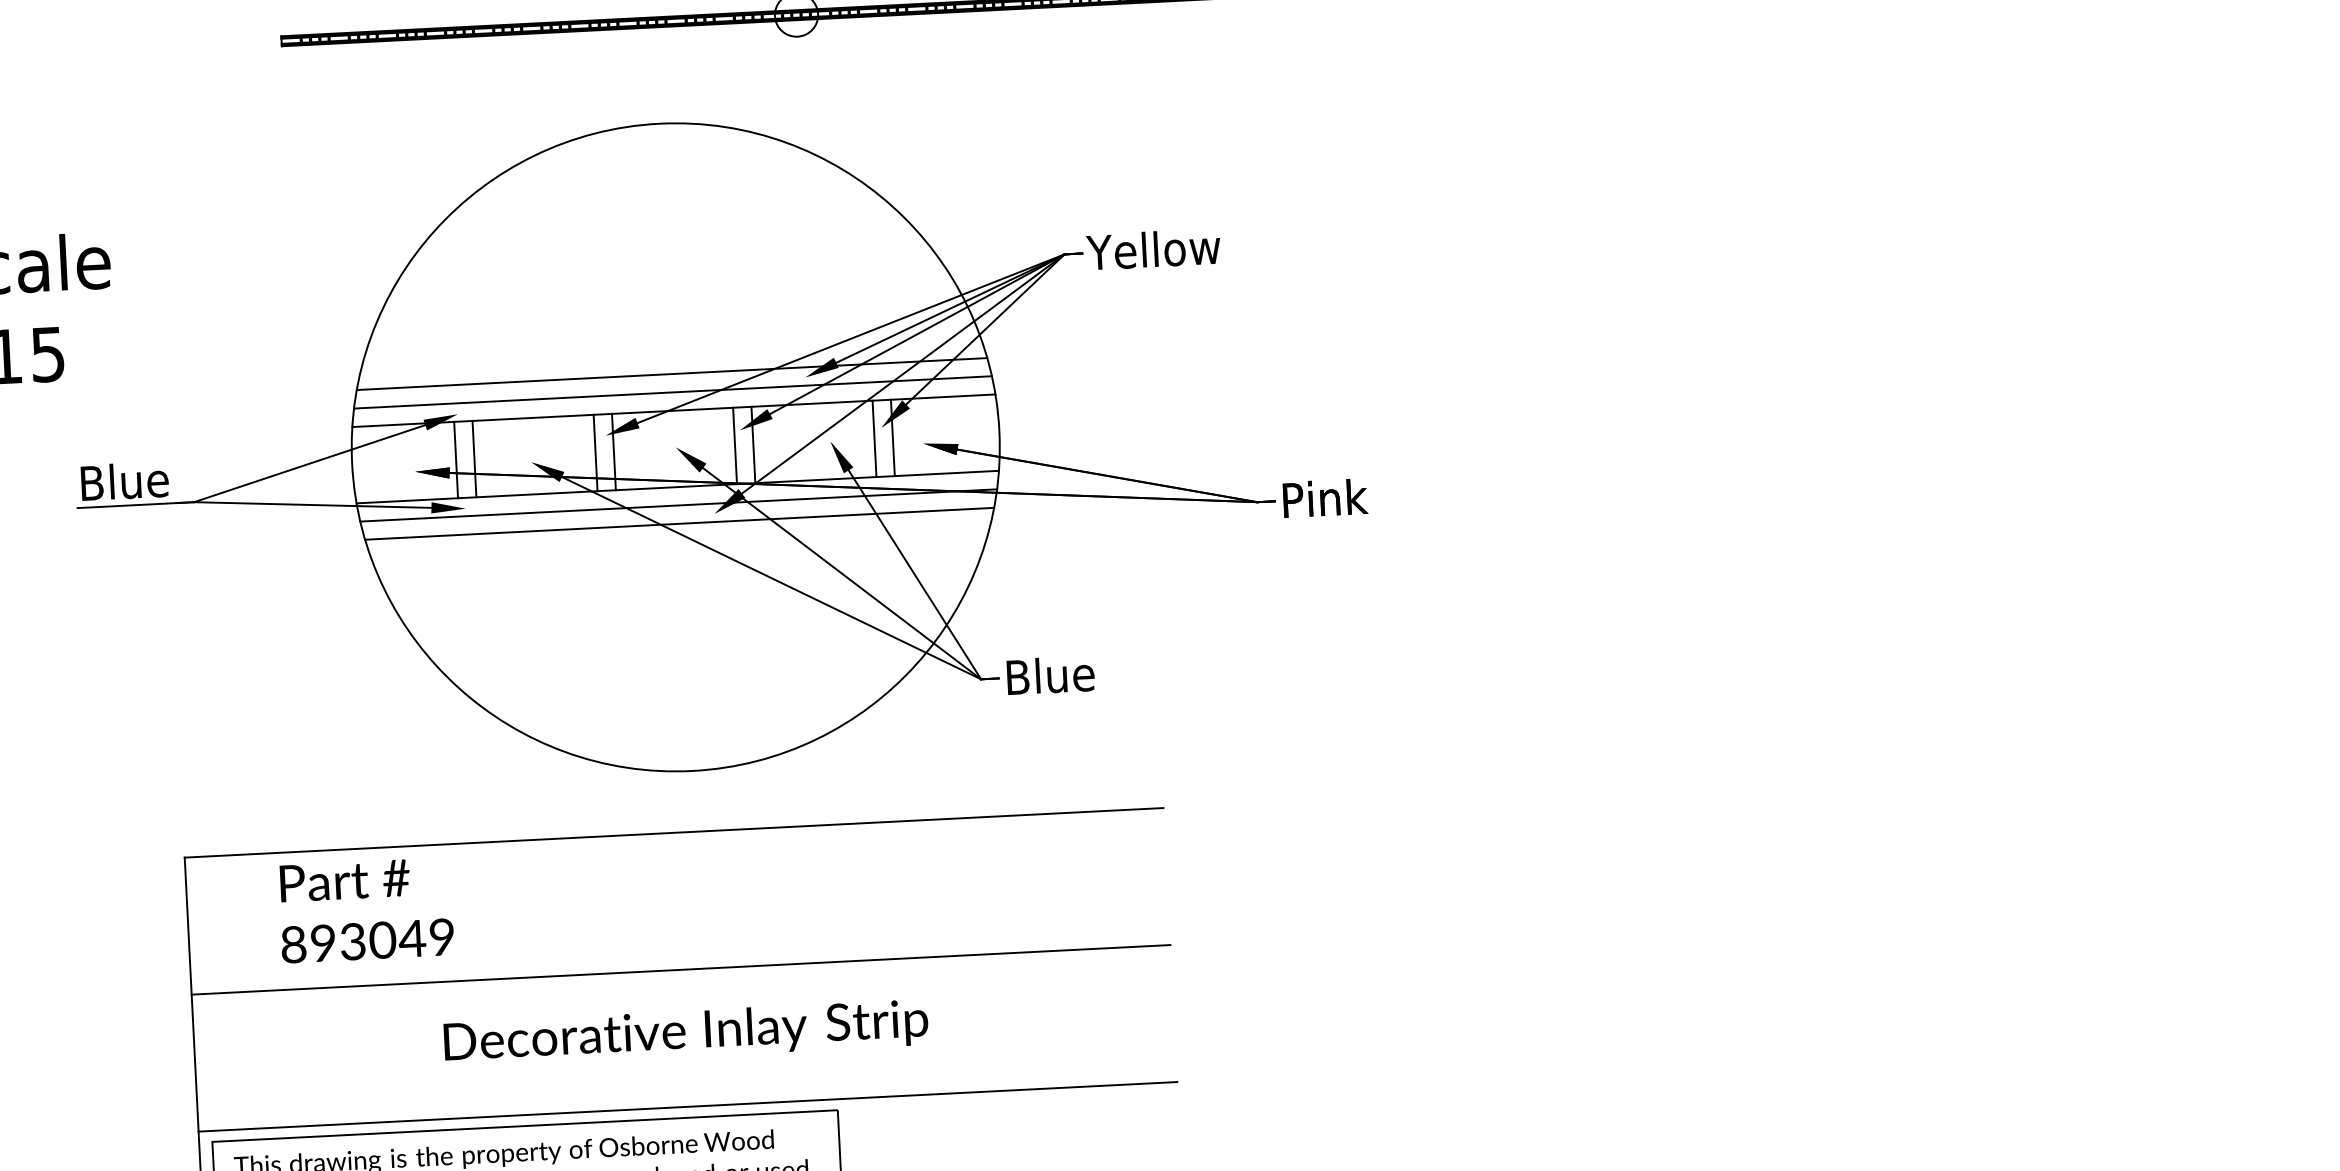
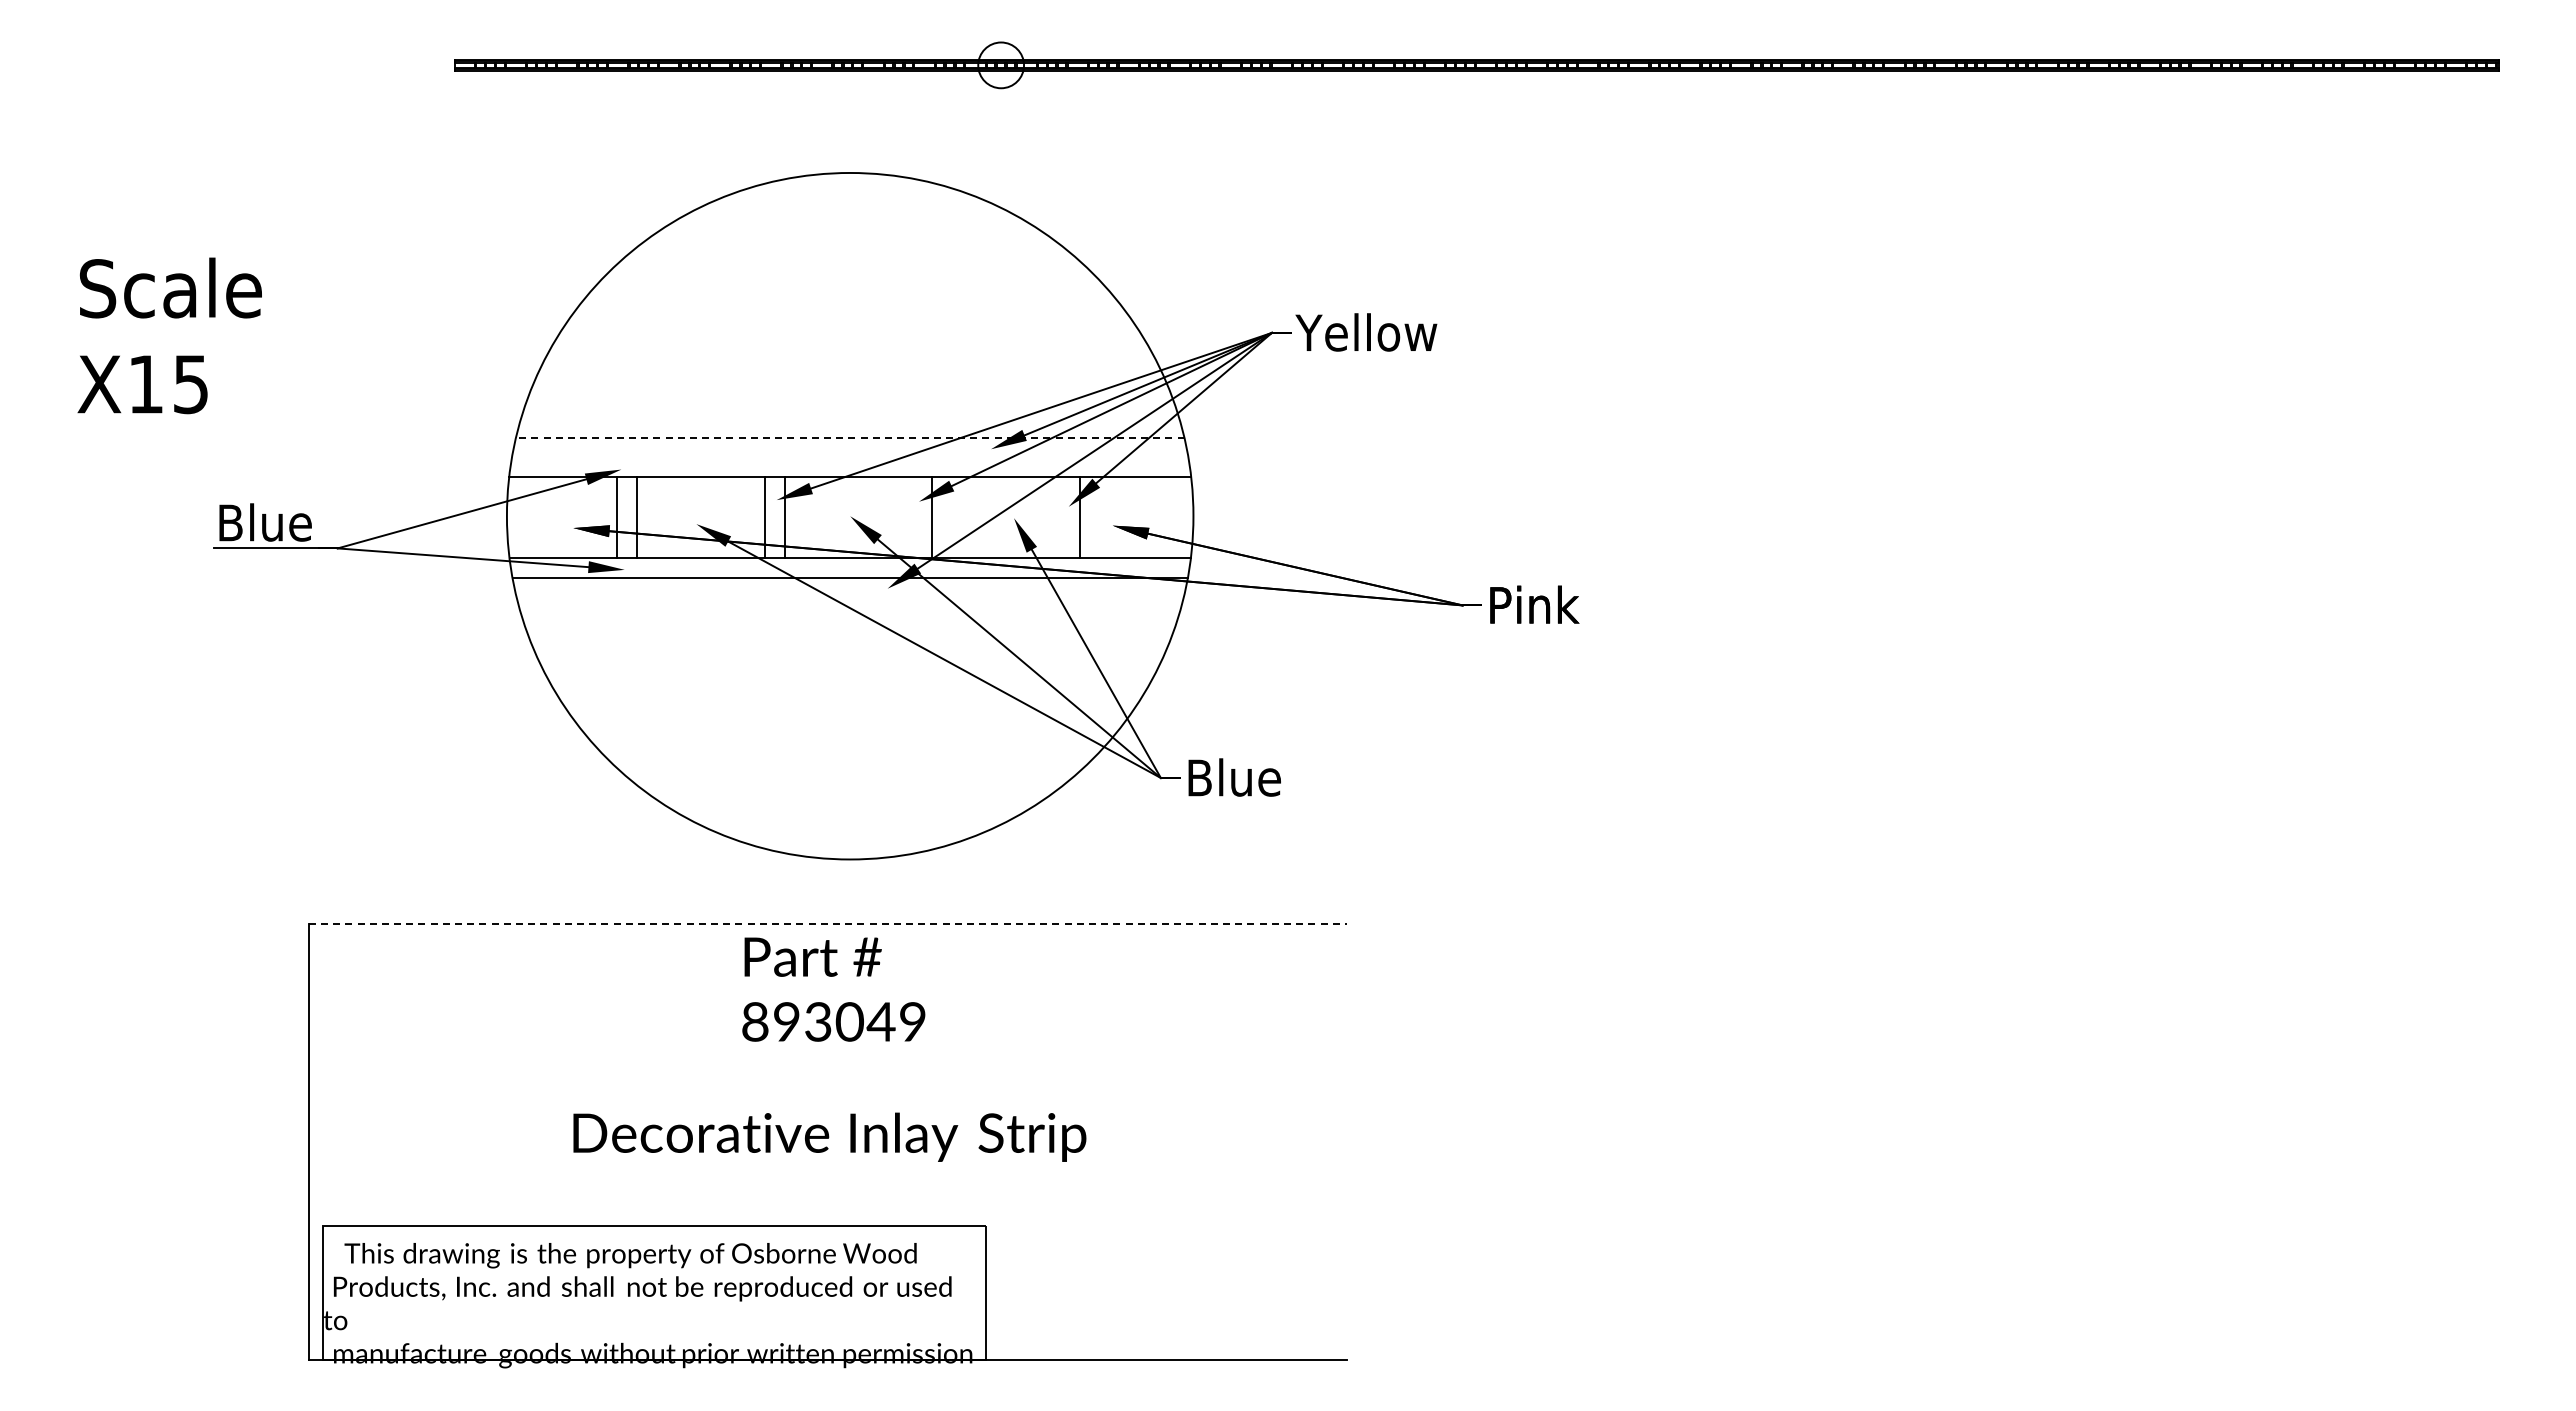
line: (671, 374) -> (849, 438), solid -> dashed
line: (672, 392) -> (849, 457), removed
line: (874, 438) -> (1060, 517), removed
line: (735, 445) -> (913, 517), removed
line: (678, 524) -> (849, 597), removed
line: (674, 832) -> (828, 923), solid -> dashed
text: (365, 910) -> (833, 989), moved
line: (680, 970) -> (827, 1069), removed
line: (687, 1106) -> (827, 1214), removed

